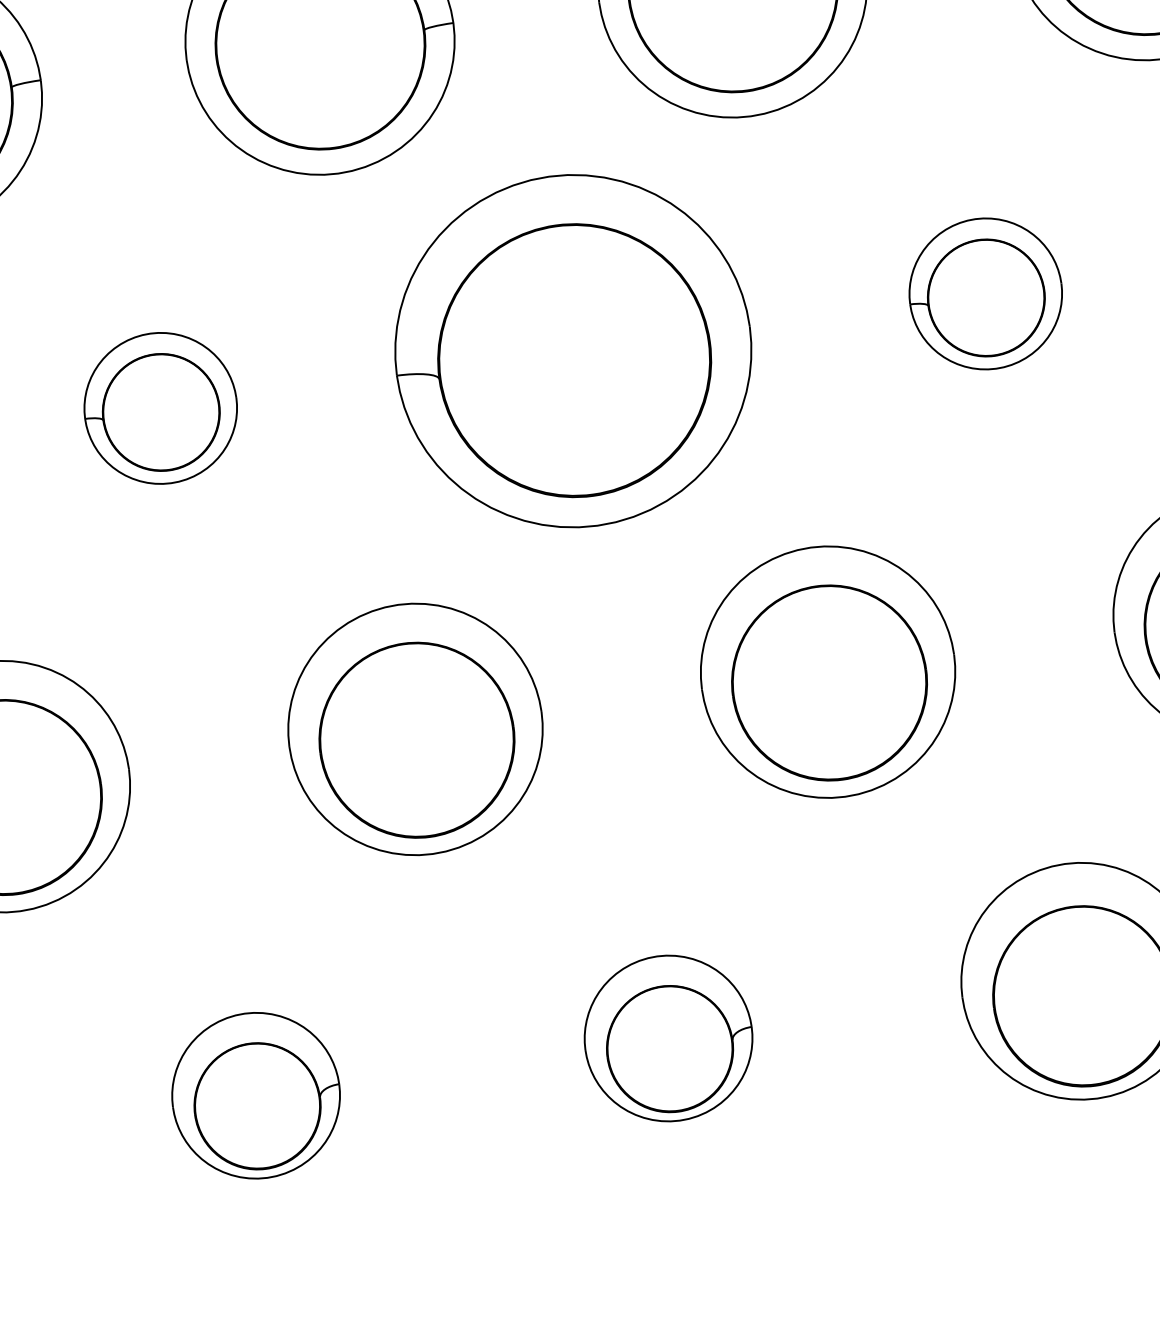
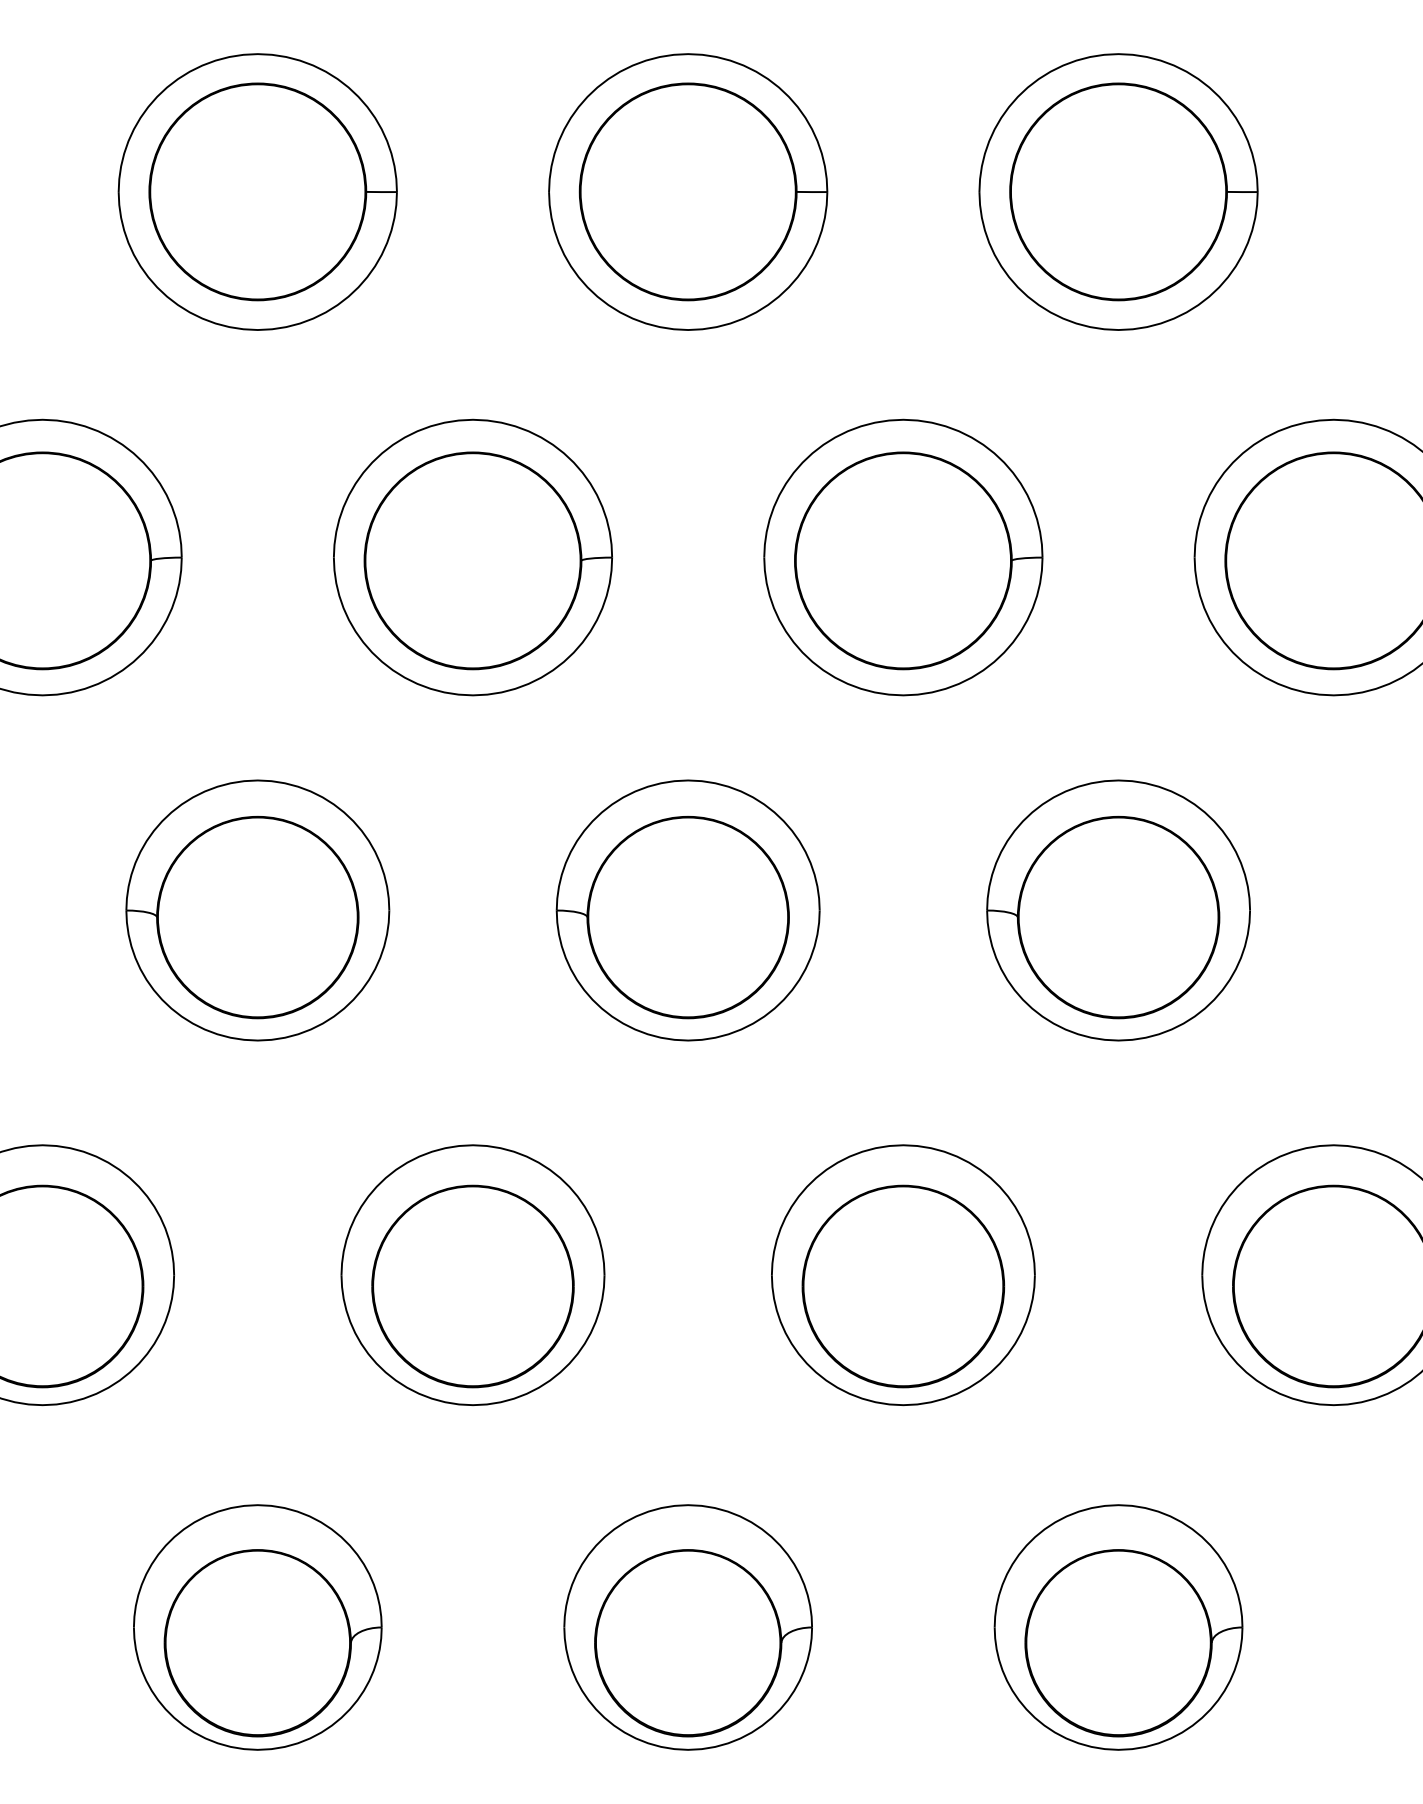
part: (985, 293) -> (1118, 910), size x1.67
part: (572, 351) -> (687, 910), size x0.71
part: (160, 408) -> (257, 910), size x1.67
part: (667, 1038) -> (687, 1627), size x1.43
part: (255, 1095) -> (257, 1627), size x1.43

